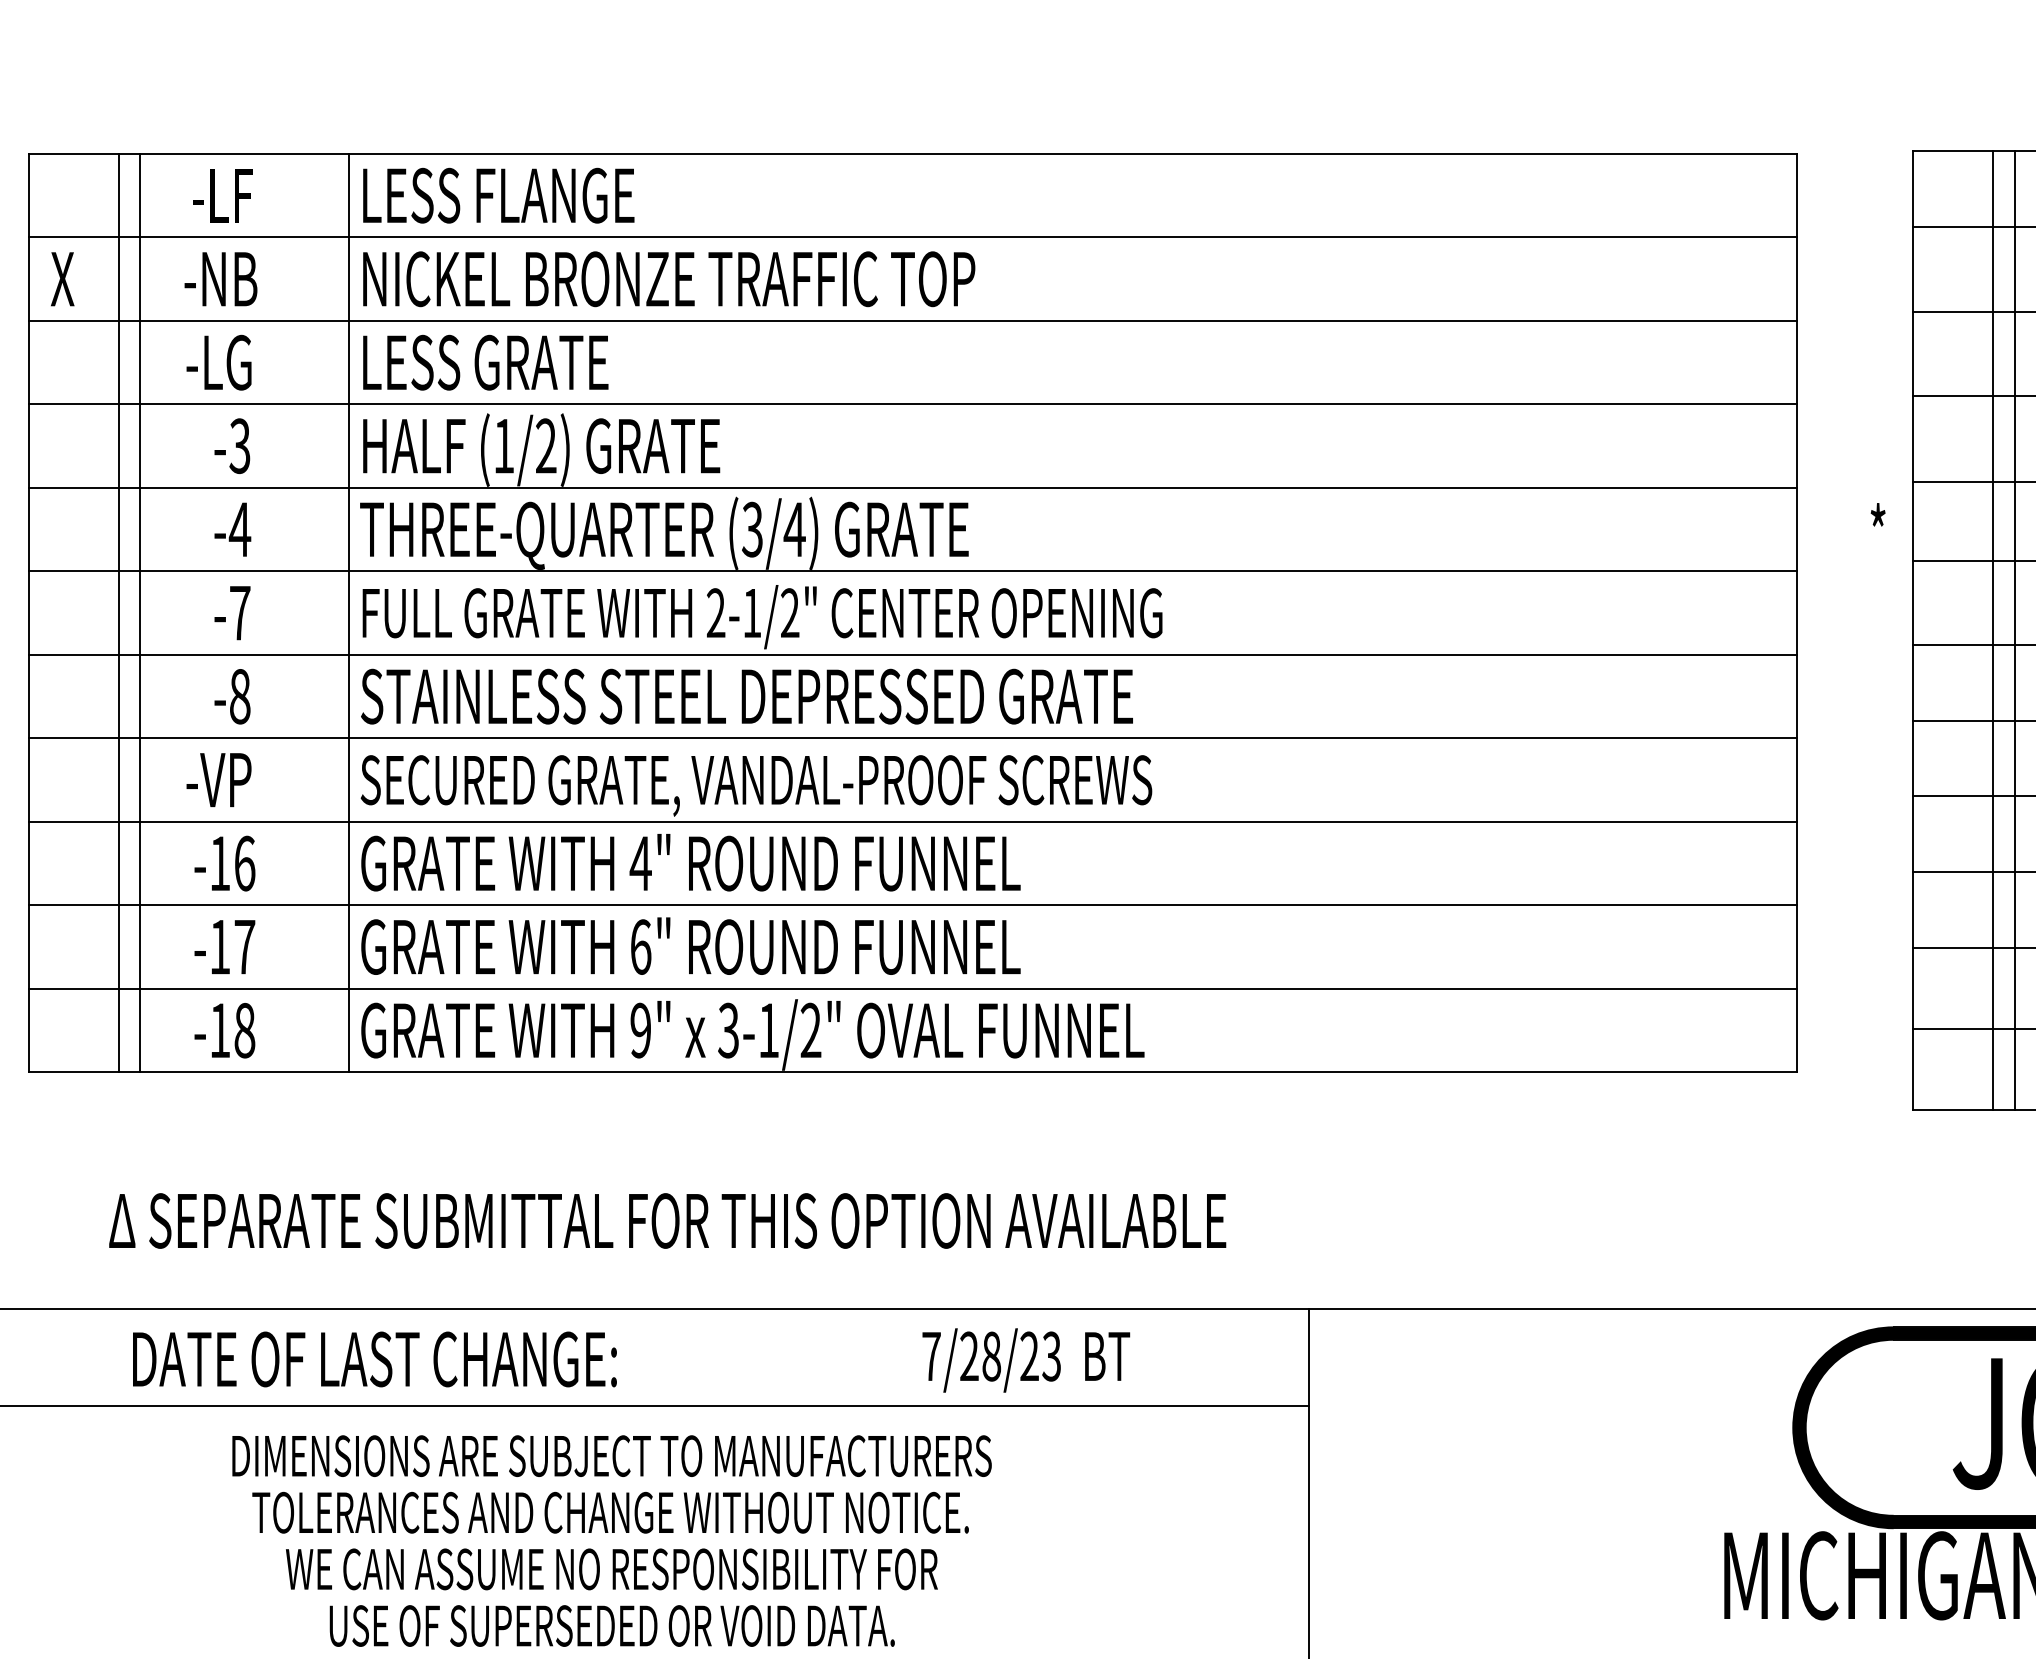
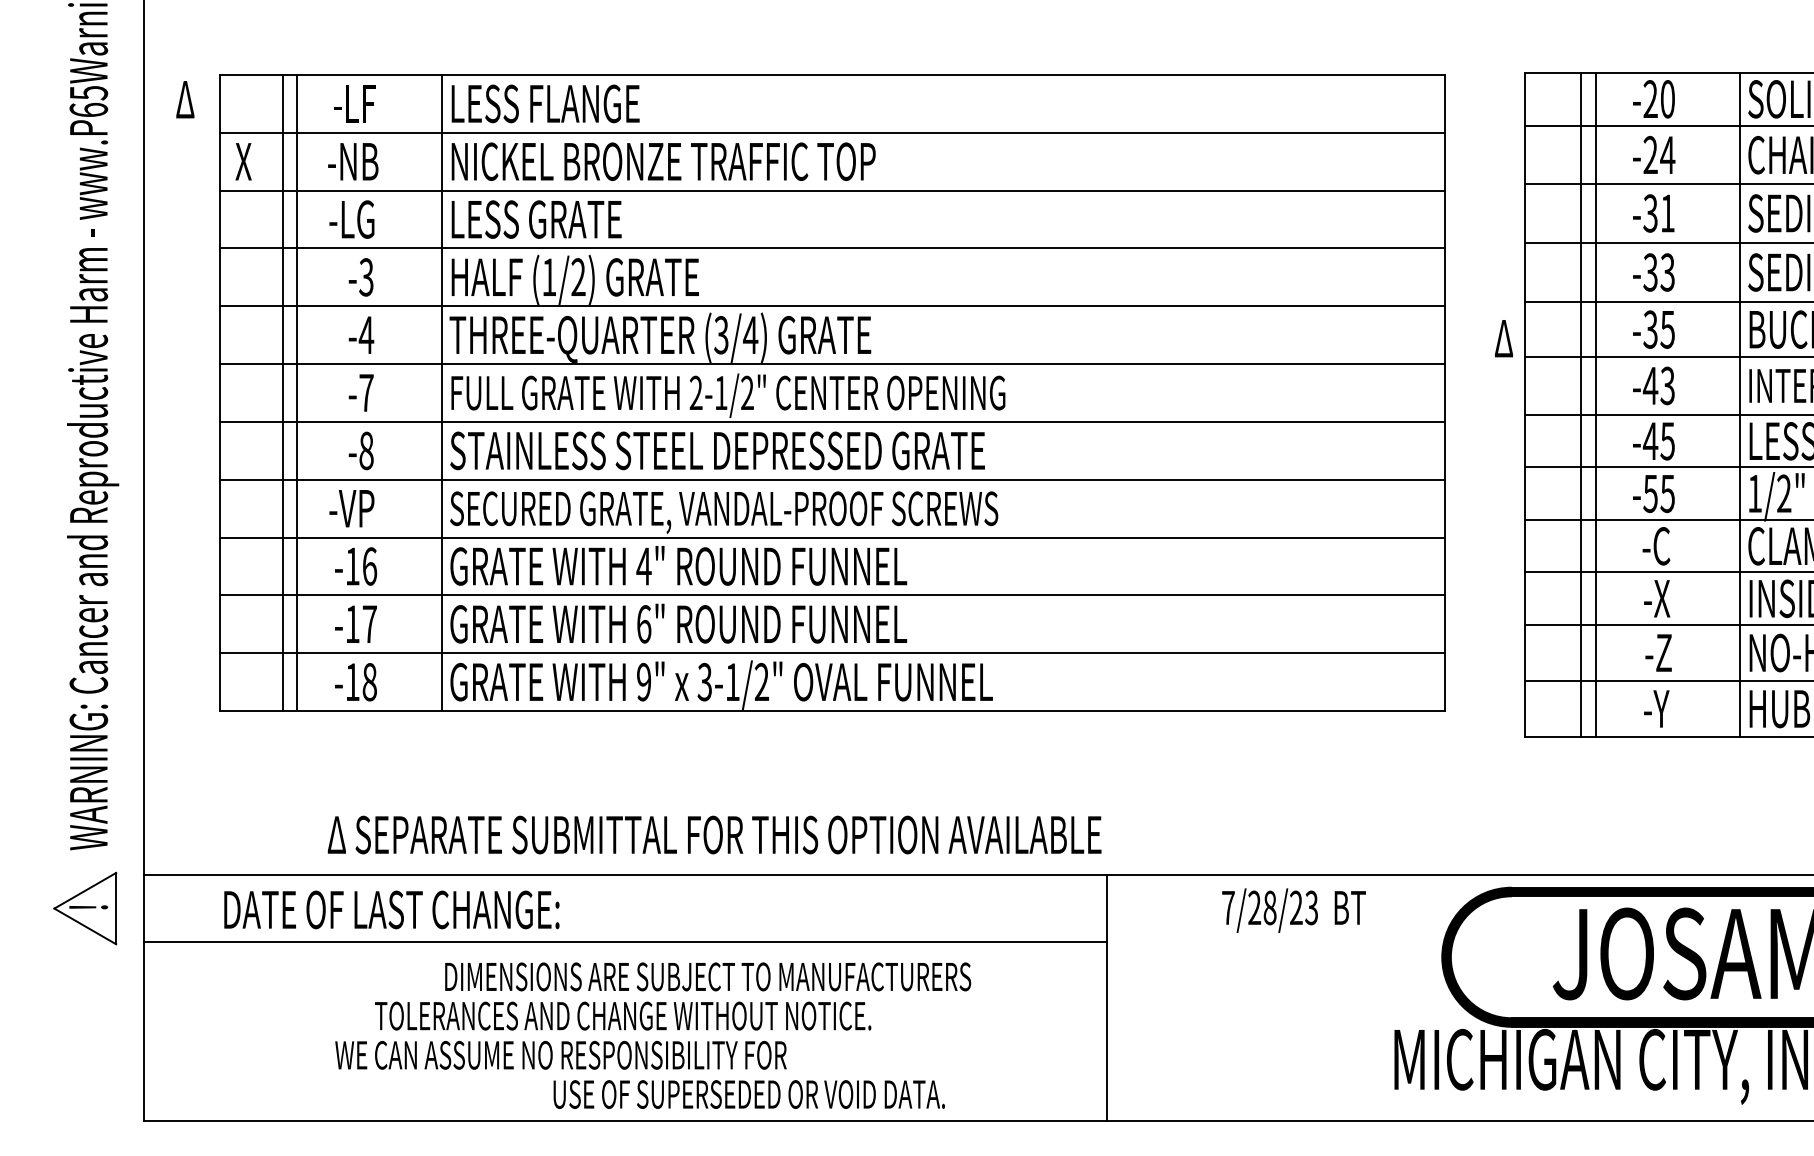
text: (1883, 531) -> (1504, 336), * -> Δ
text: (667, 1220) -> (714, 834), moved
text: (374, 1358) -> (391, 909), moved
text: (1025, 1360) -> (1293, 910), moved
text: (612, 1455) -> (708, 976), moved
text: (611, 1568) -> (560, 1054), moved
text: (611, 1625) -> (748, 1094), moved

